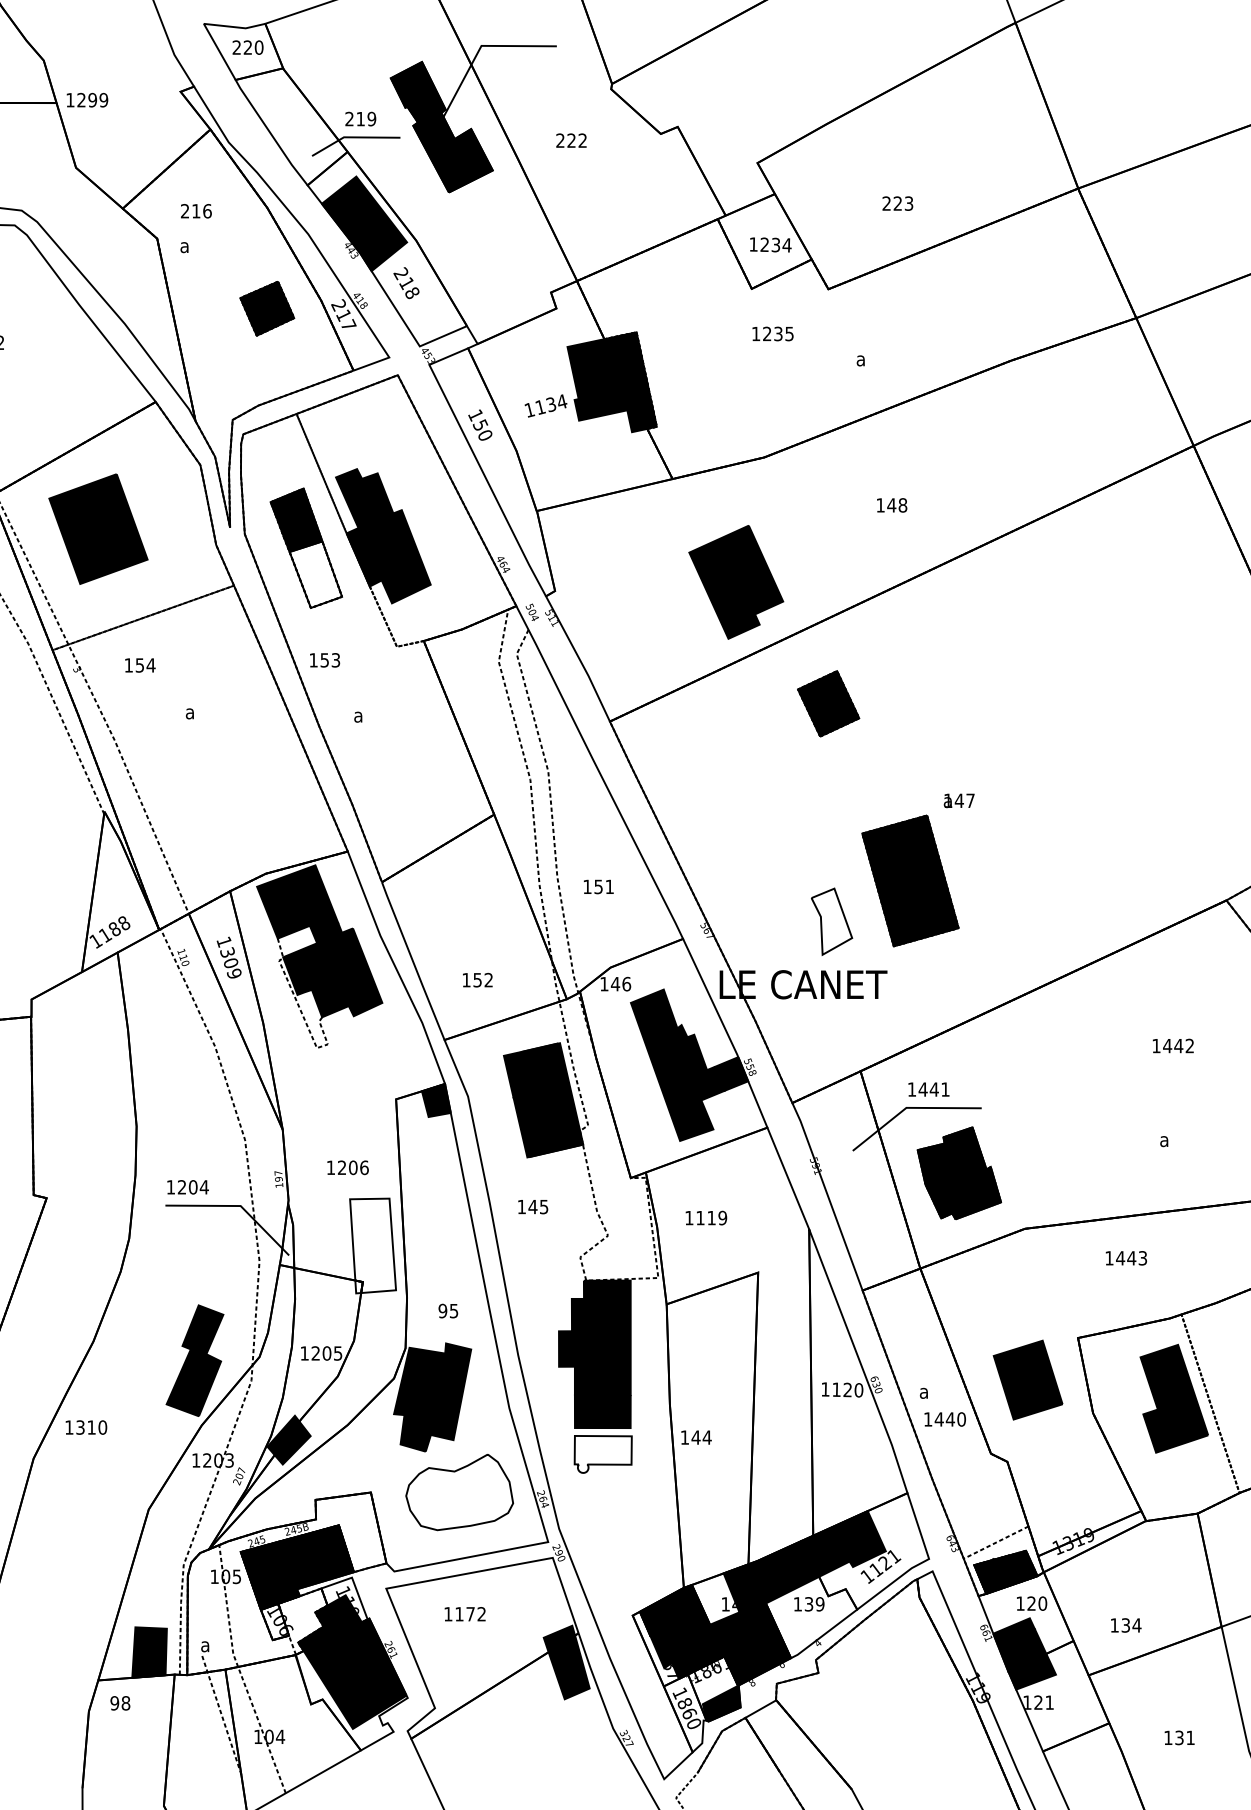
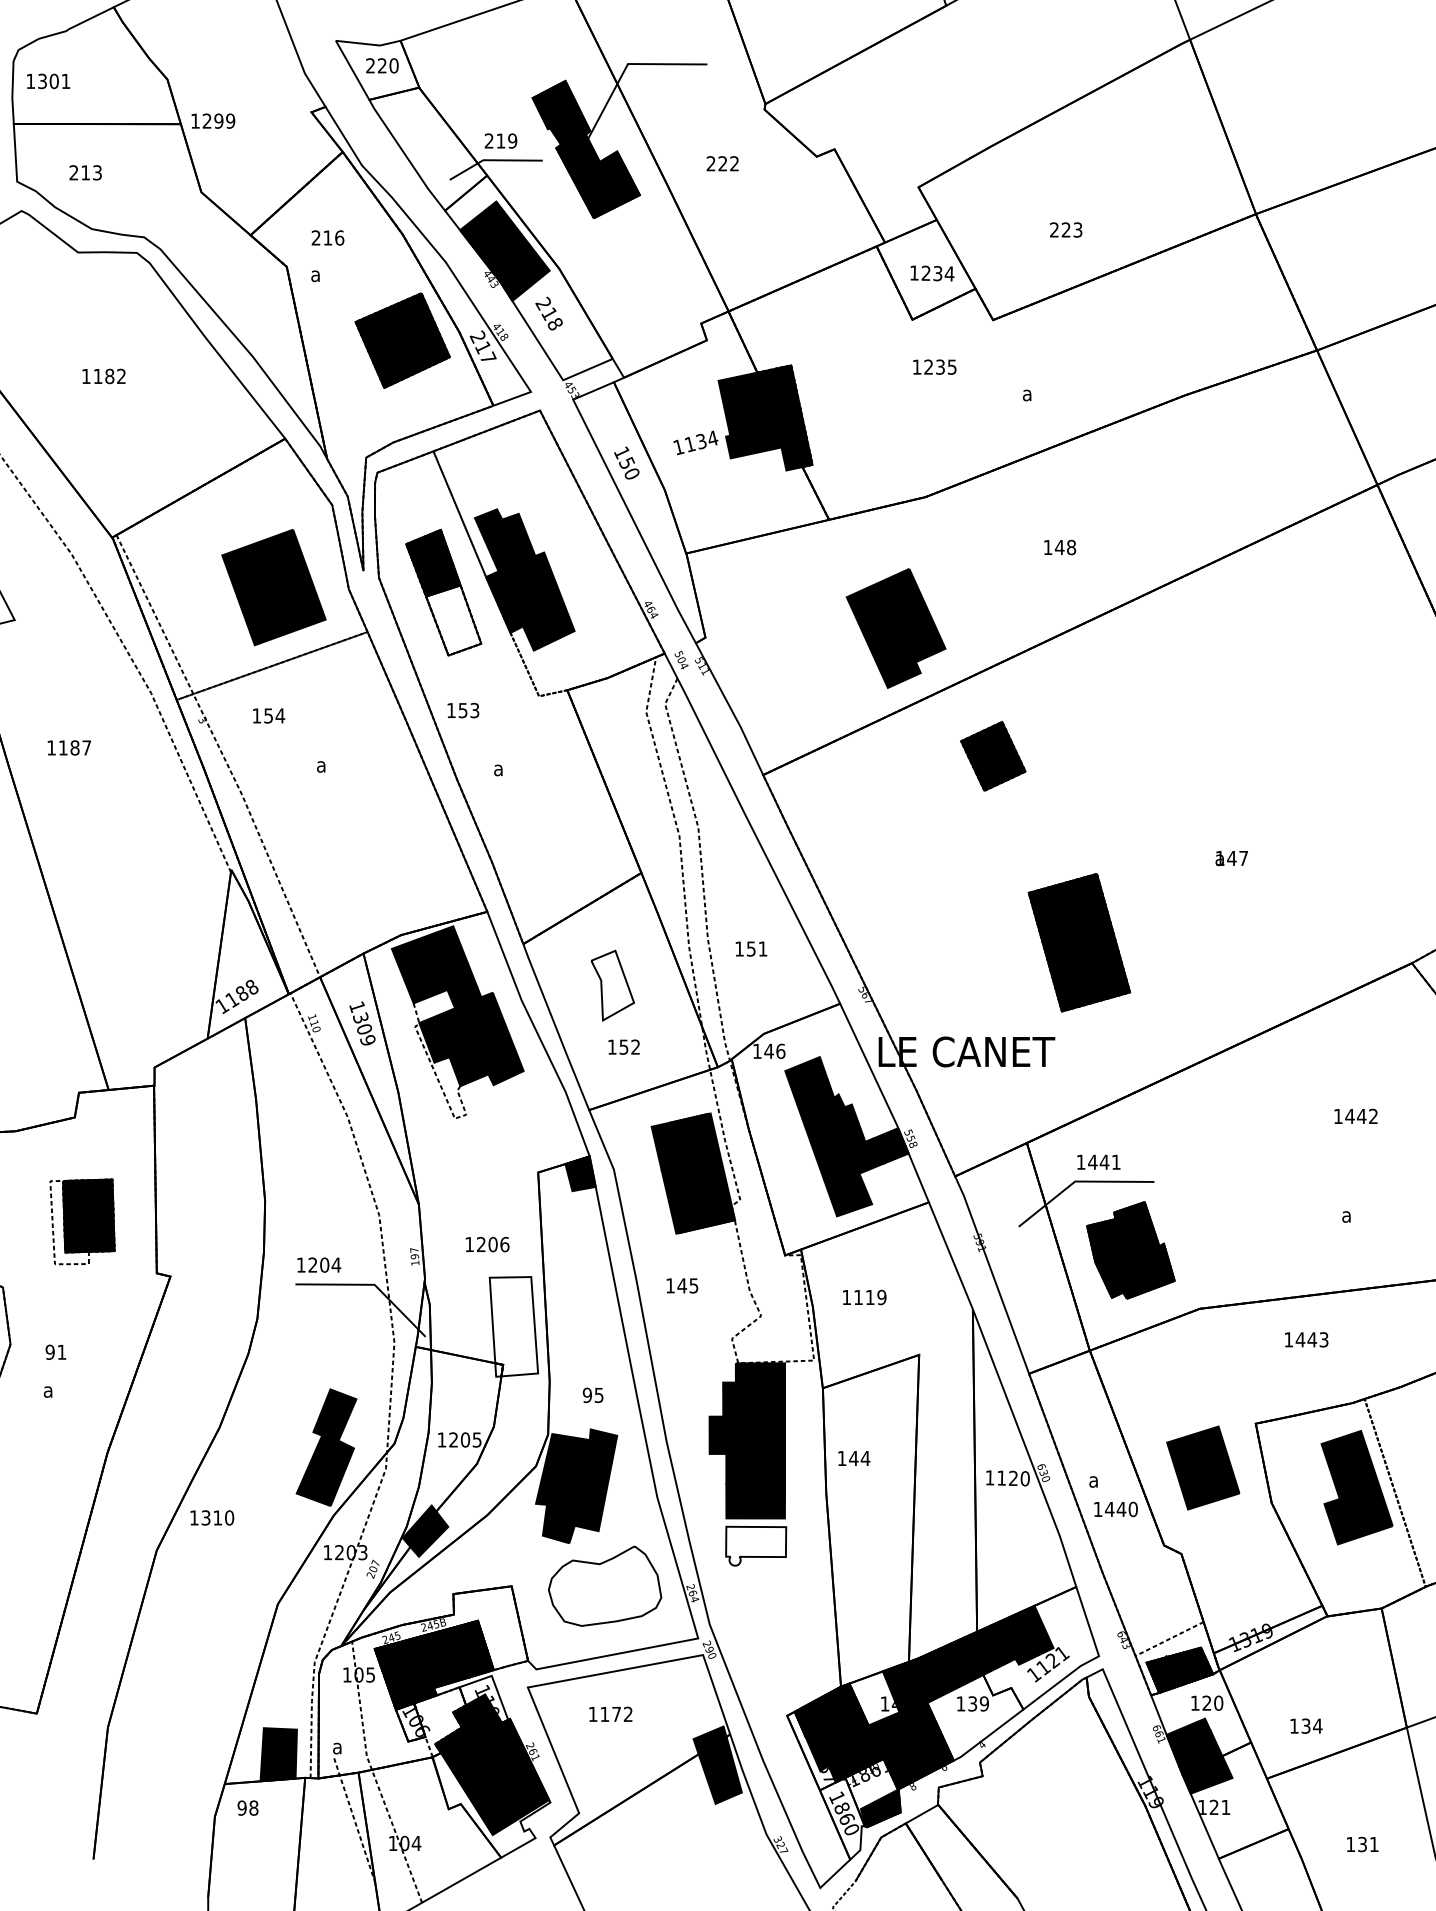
part: (267, 308) -> (402, 340), size x1.67
part: (98, 529) -> (273, 587), moved
text: (958, 800) -> (1231, 858), moved
part: (831, 921) -> (612, 985), moved
text: (696, 1437) -> (854, 1458), moved

